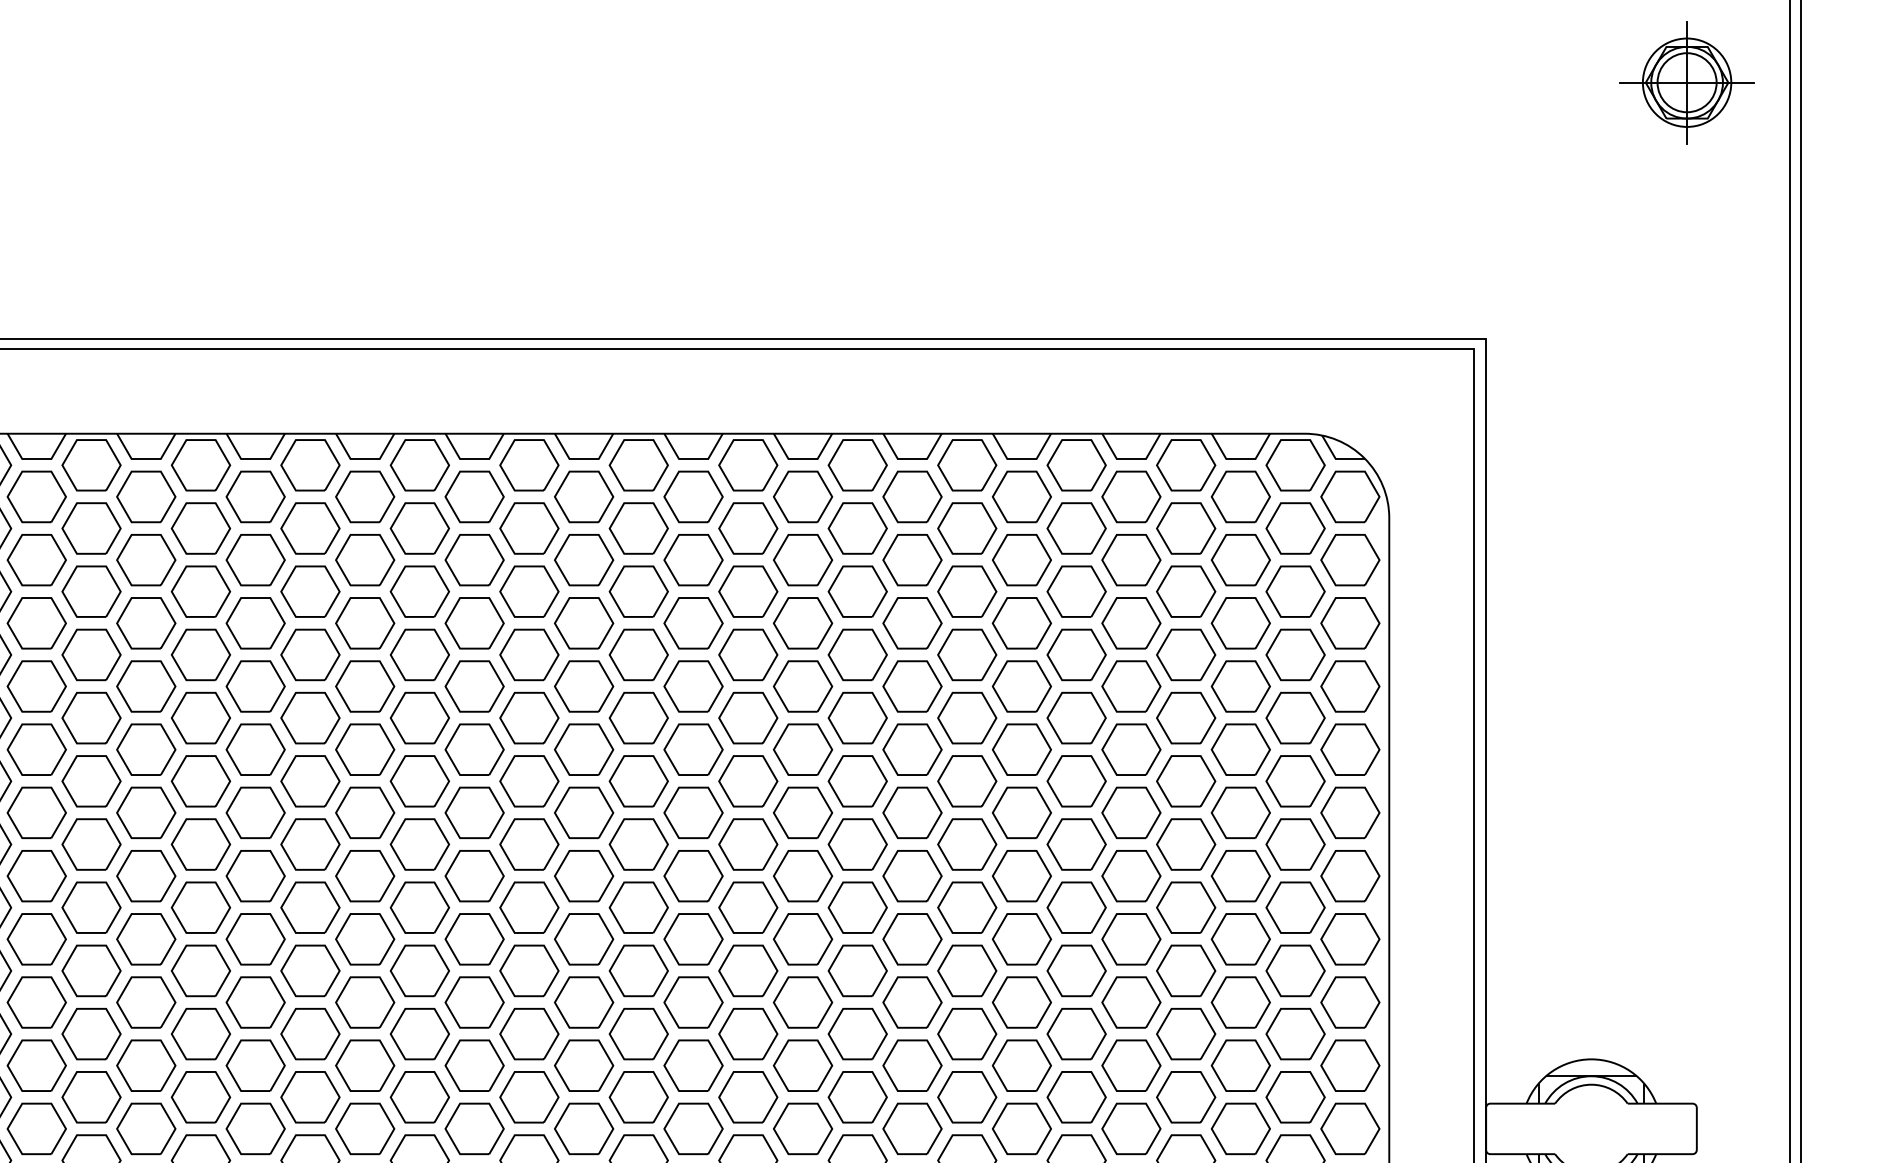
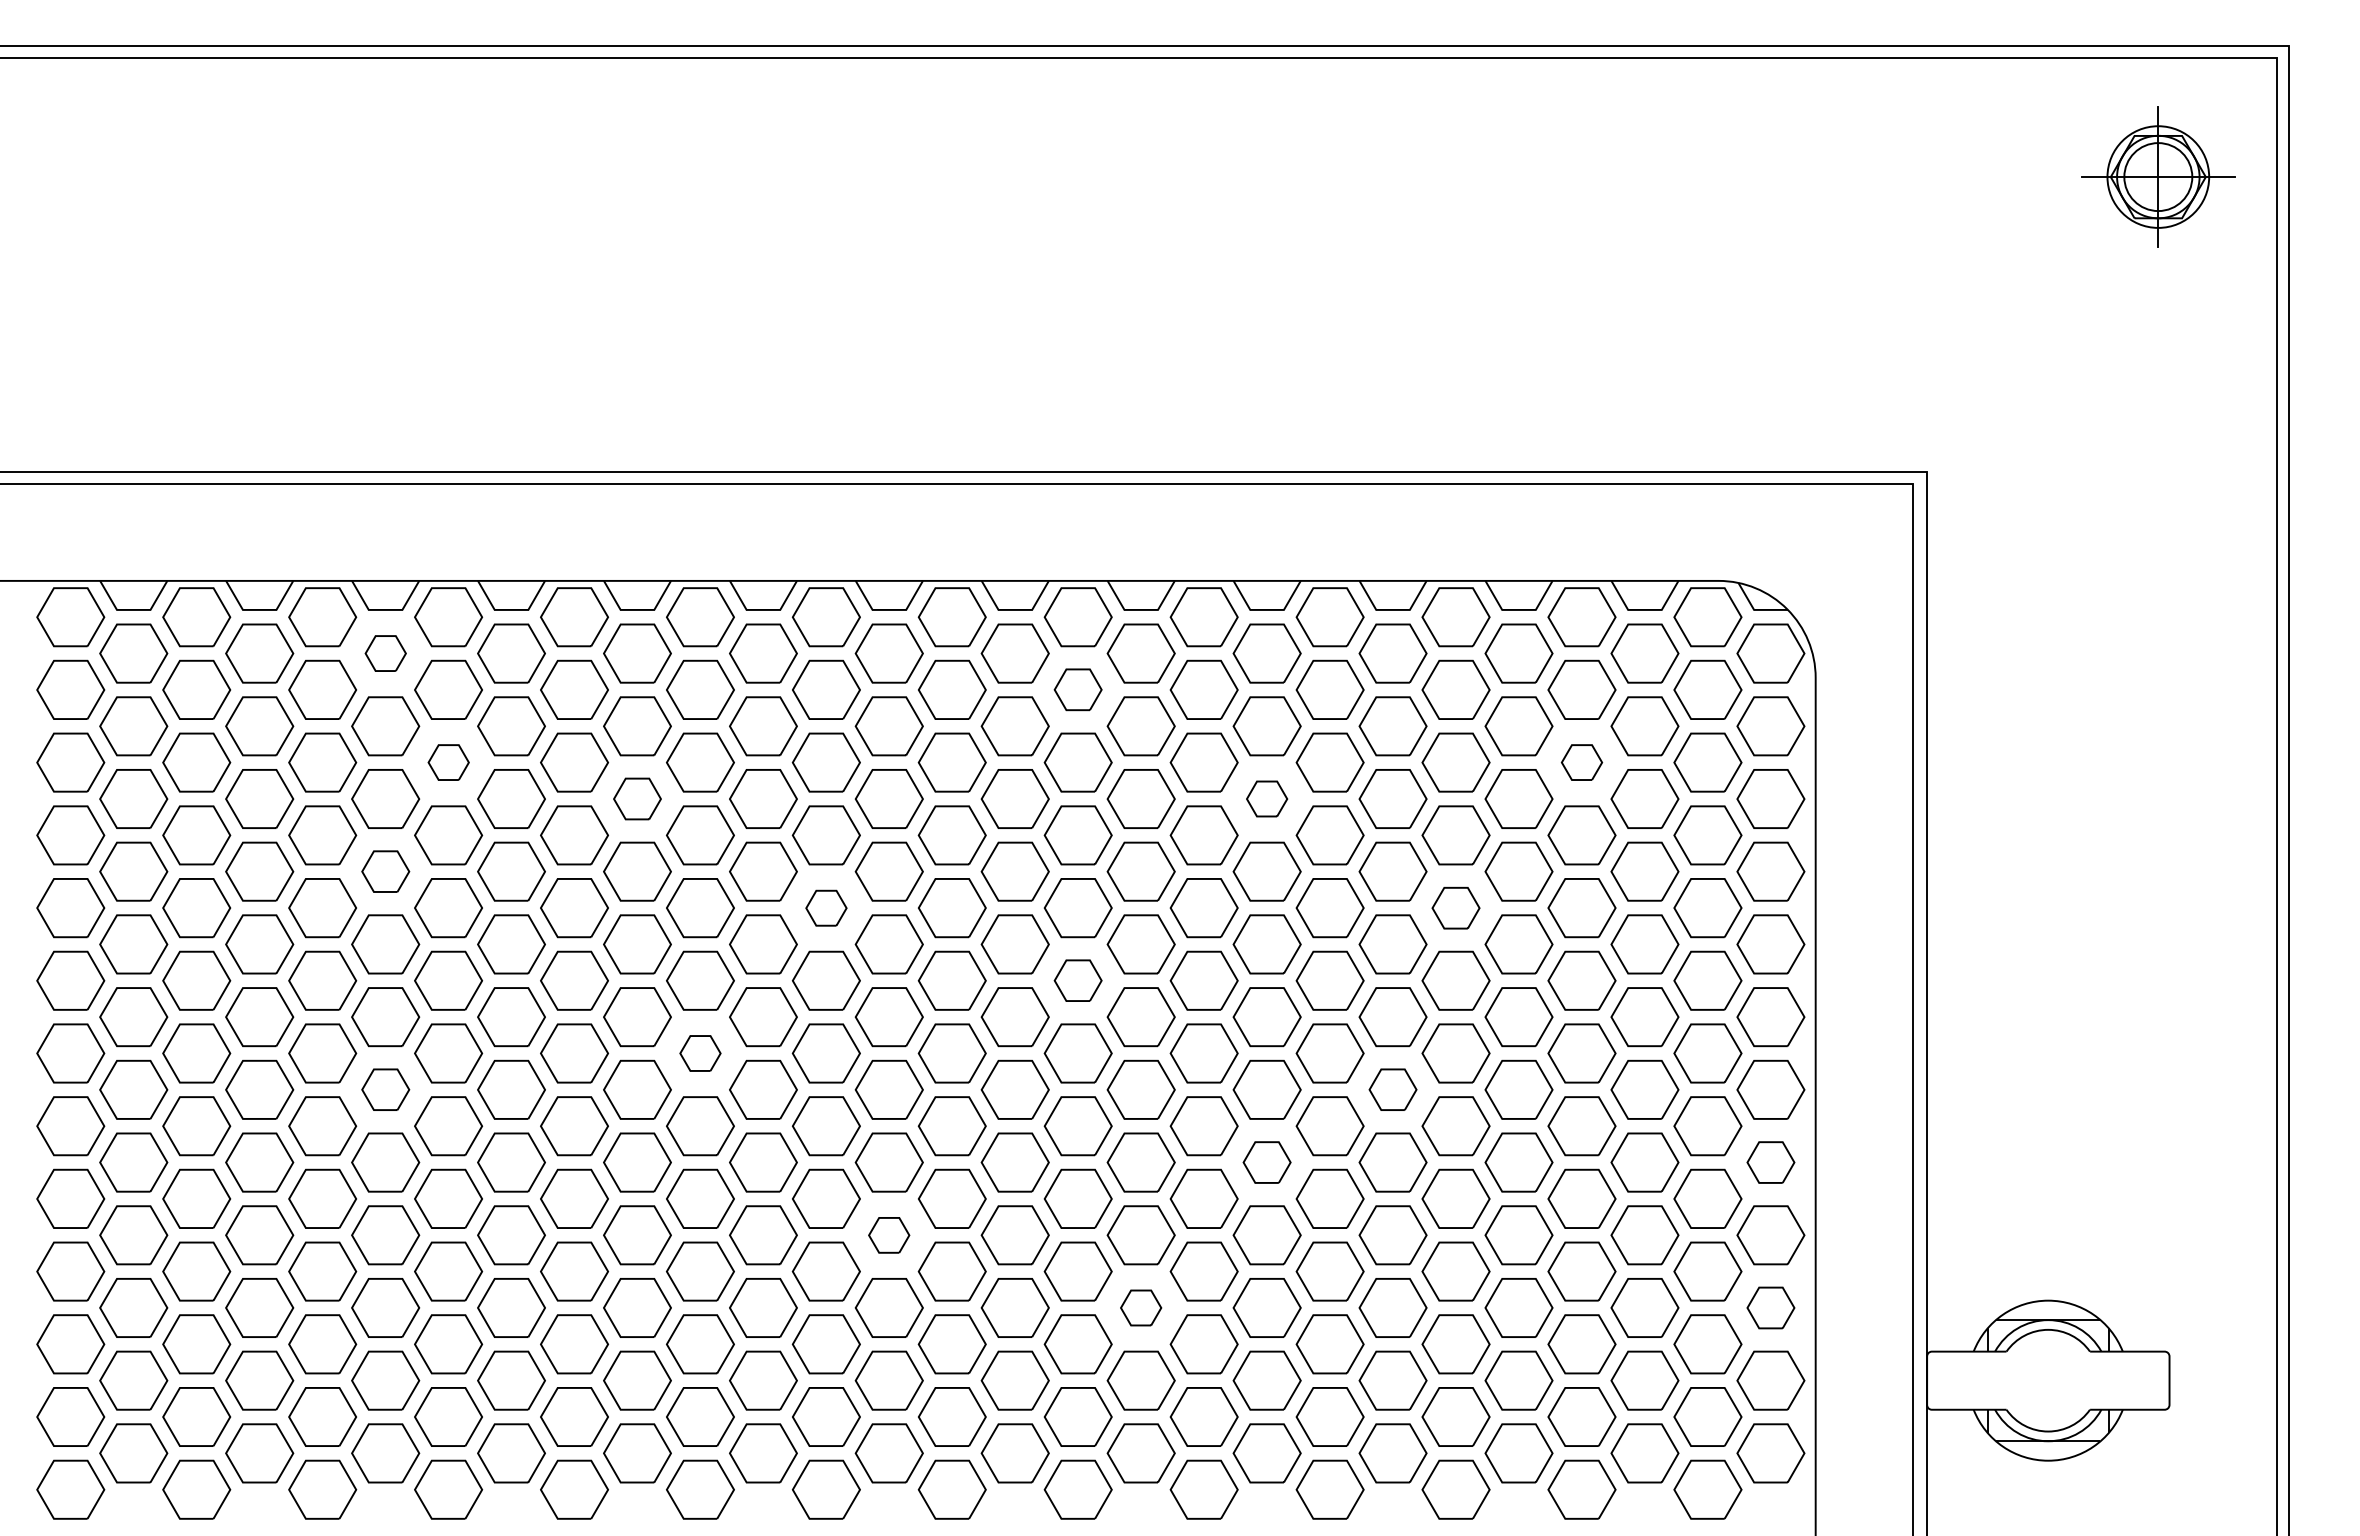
part: (146, 496) -> (385, 653), size x0.6
part: (747, 528) -> (1077, 689), size x0.7
part: (200, 591) -> (448, 762), size x0.6
part: (1185, 591) -> (1581, 762), size x0.6
part: (365, 622) -> (637, 798), size x0.7
part: (911, 622) -> (1266, 798), size x0.6
part: (146, 686) -> (385, 871), size x0.7
part: (529, 718) -> (826, 908), size x0.6
part: (1076, 718) -> (1455, 908), size x0.7
part: (747, 781) -> (1077, 980), size x0.7
part: (419, 844) -> (700, 1053), size x0.6
part: (146, 875) -> (385, 1089), size x0.7
part: (1021, 875) -> (1392, 1089), size x0.7
part: (911, 939) -> (1266, 1162), size x0.7
part: (1350, 939) -> (1770, 1162), size x0.7
part: (583, 1002) -> (888, 1235), size x0.6
part: (802, 1065) -> (1140, 1307), size x0.6
part: (1350, 1065) -> (1770, 1307), size x0.7

